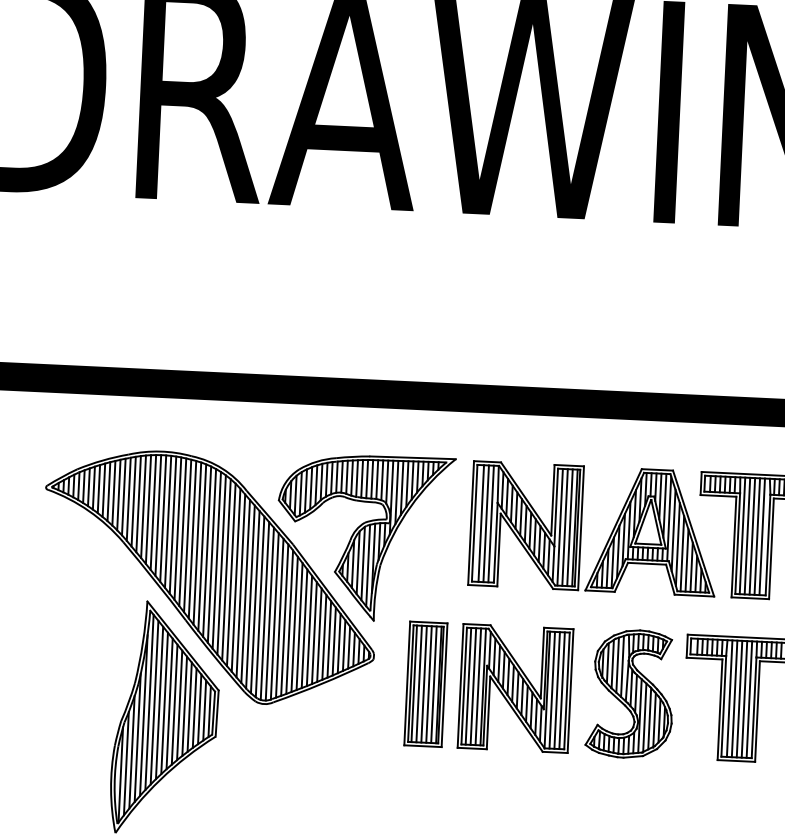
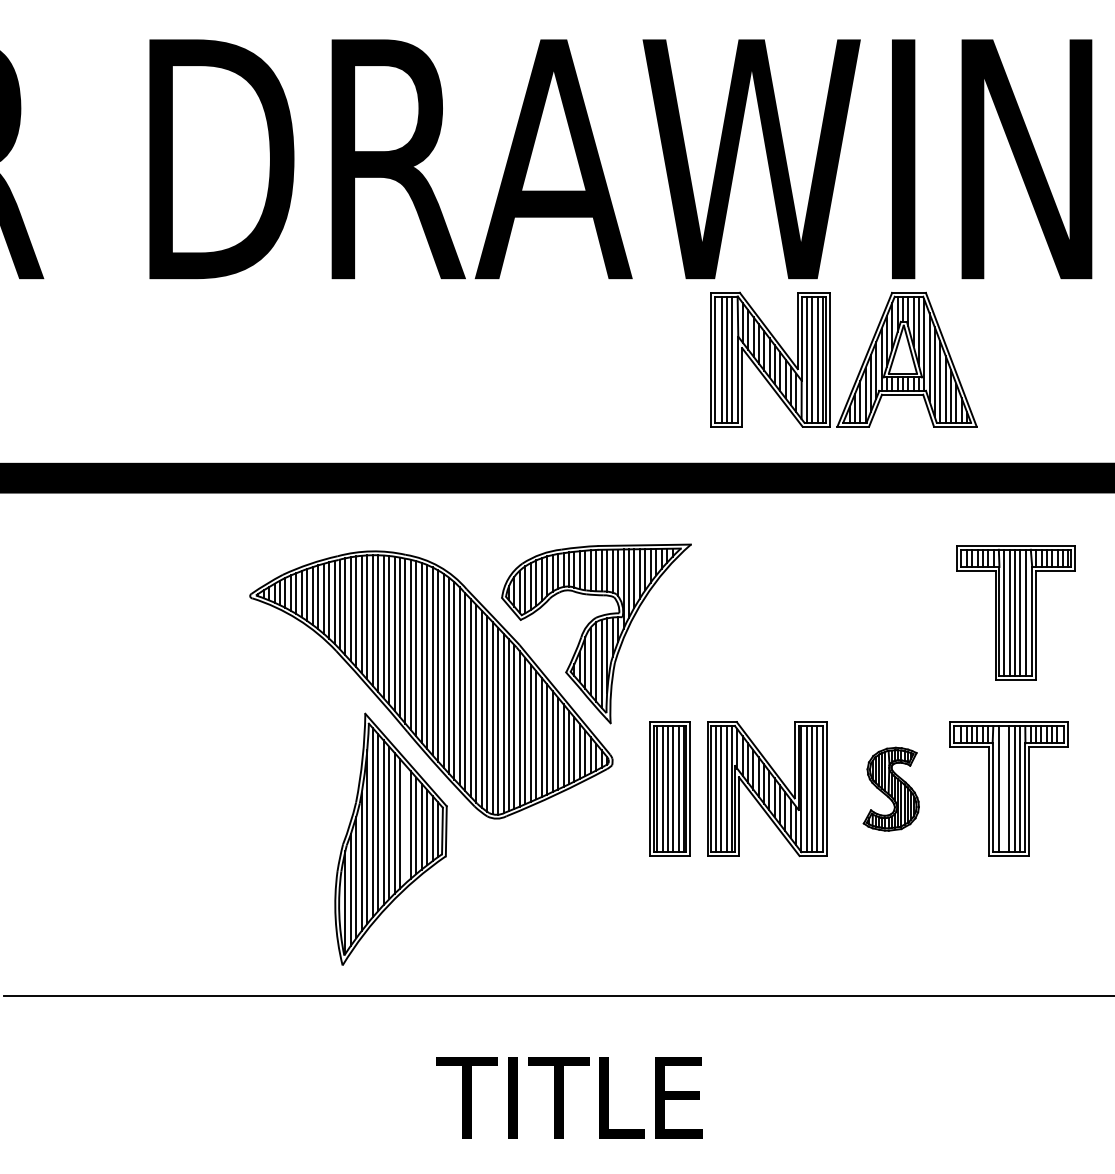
part: (581, 528) -> (830, 359), moved
part: (630, 694) -> (891, 789), size x0.6
line: (734, 699) -> (1003, 789), removed
line: (179, 705) -> (405, 824), removed

